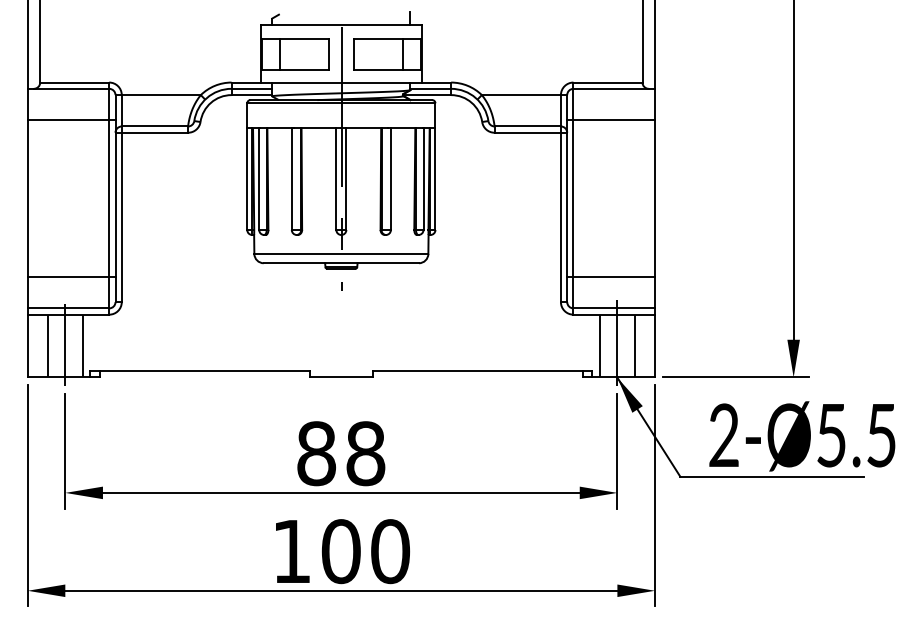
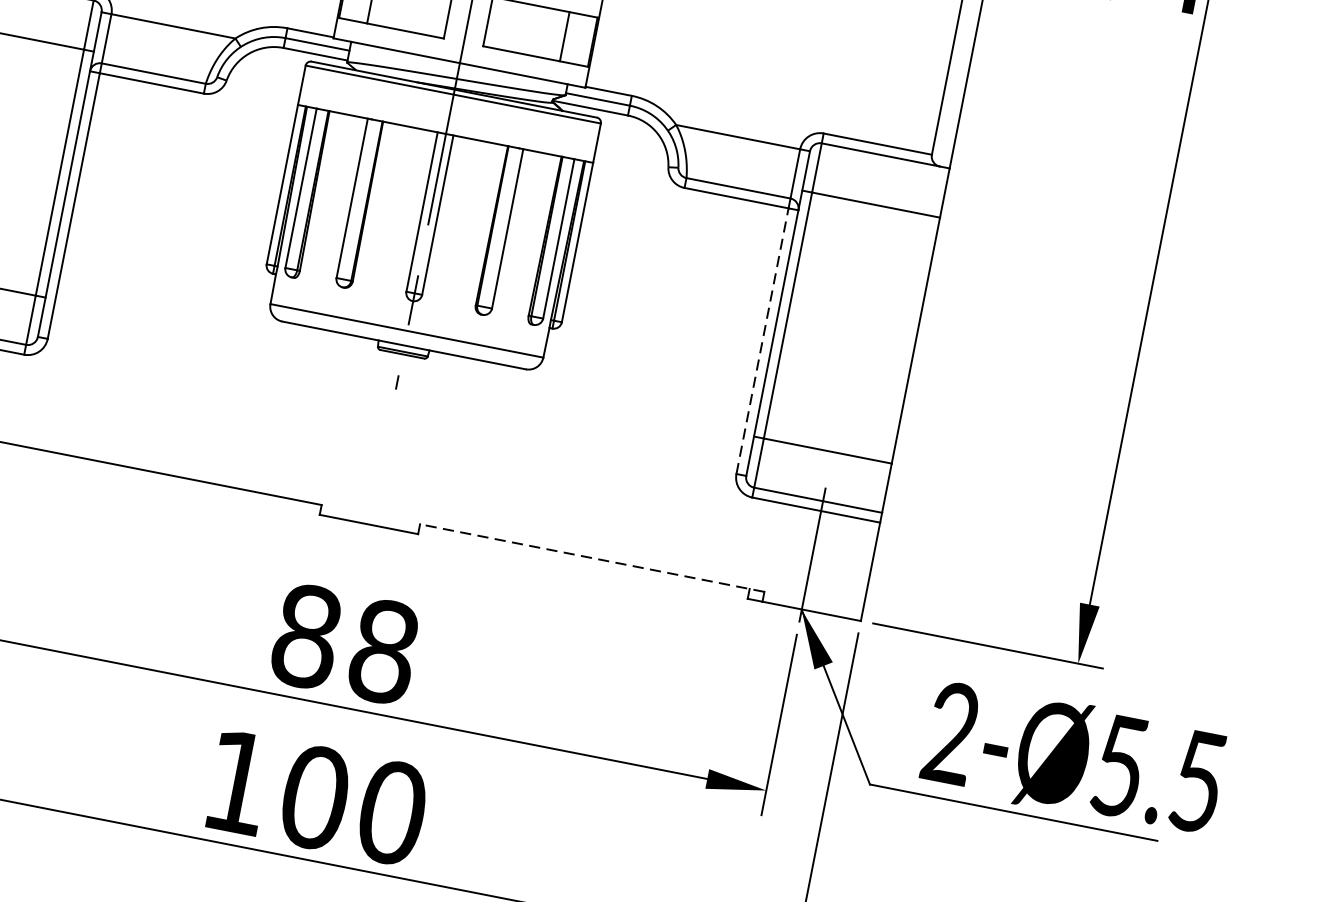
line: (560, 217) -> (761, 341), solid -> dashed
line: (600, 345) -> (785, 554), removed
line: (634, 345) -> (838, 564), removed
line: (482, 371) -> (592, 558), solid -> dashed

